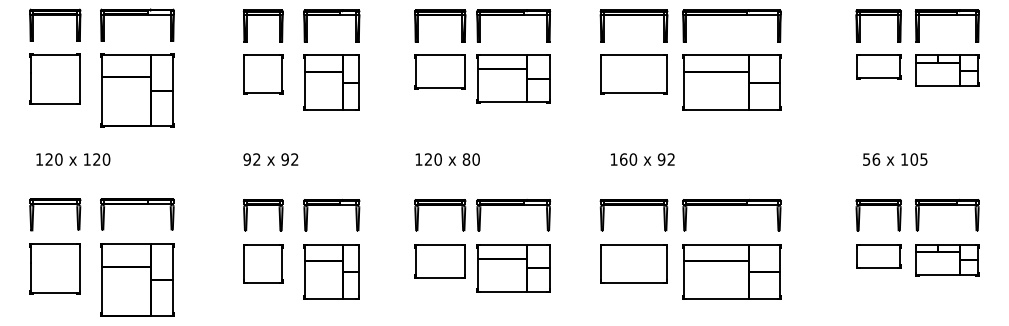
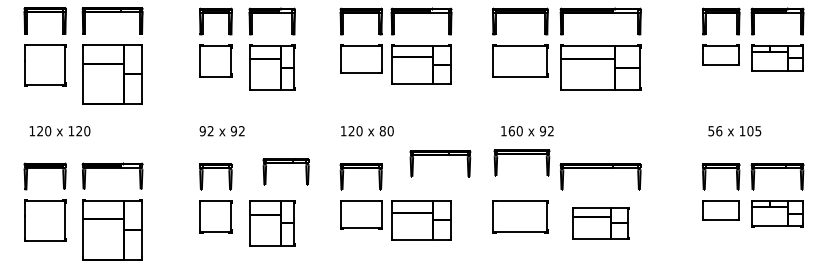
part: (331, 205) -> (285, 163), moved
part: (513, 205) -> (440, 155), moved
part: (633, 205) -> (521, 154), moved
part: (731, 271) -> (600, 223), size x0.7

